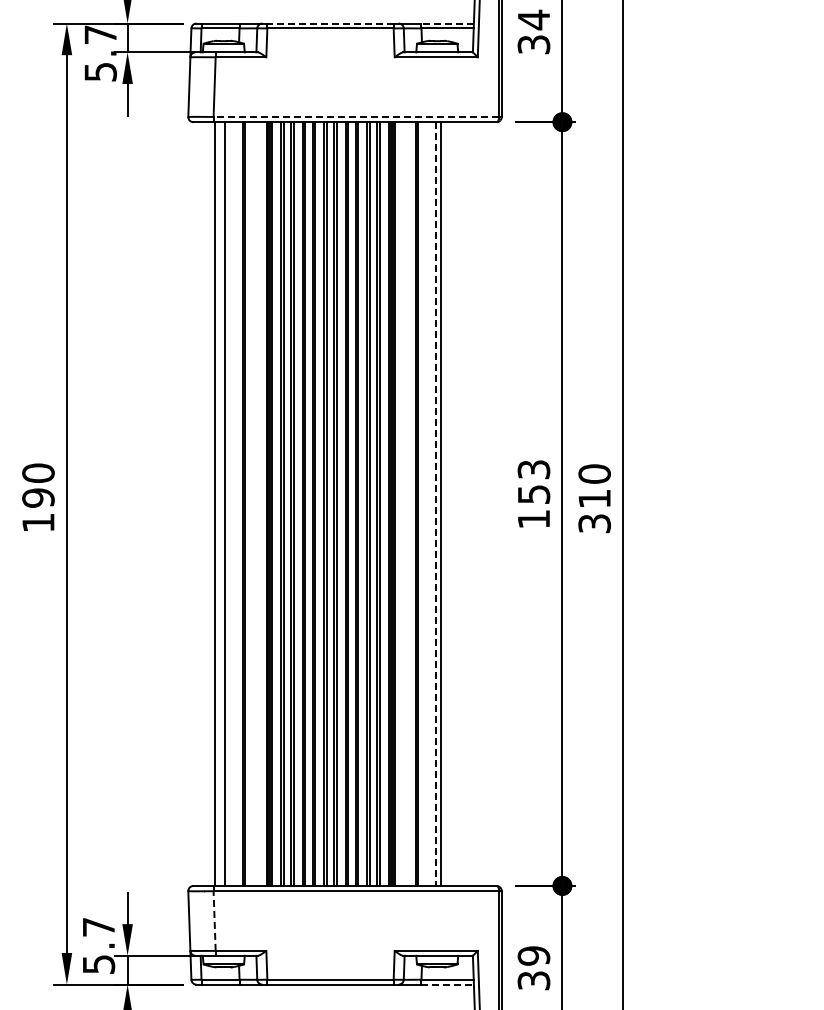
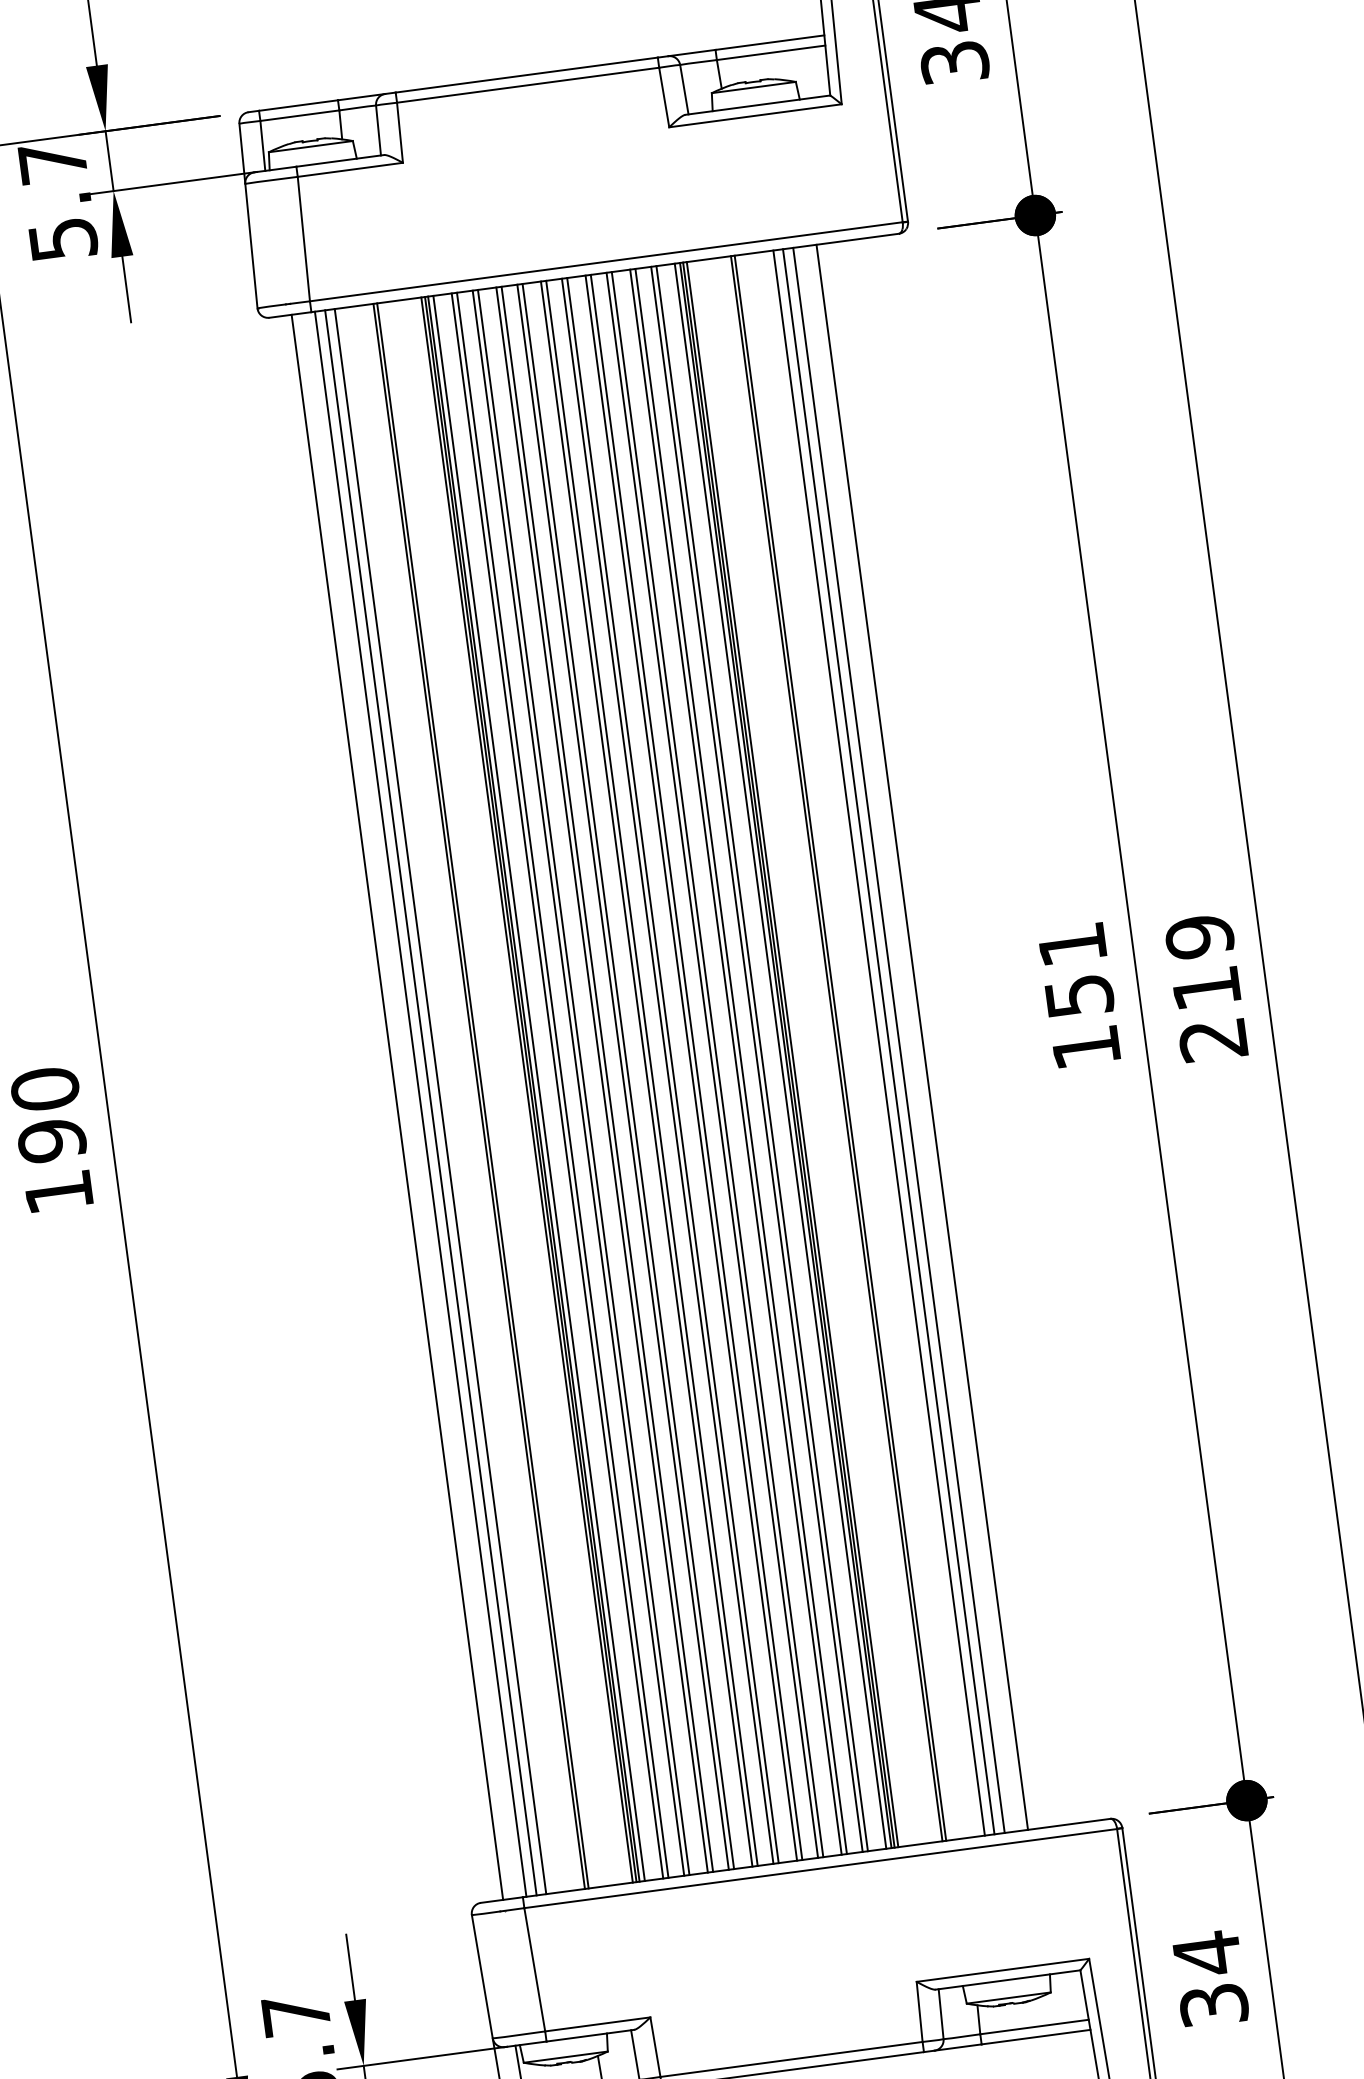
line: (330, 23) -> (526, 74), dashed -> solid
line: (447, 23) -> (769, 42), dashed -> solid
line: (356, 116) -> (606, 260), dashed -> solid
text: (533, 469) -> (1071, 944), 153 -> 151
text: (594, 498) -> (1206, 987), 310 -> 219
line: (204, 503) -> (398, 1106), added
line: (220, 503) -> (431, 1101), added
line: (445, 503) -> (898, 1039), added
line: (456, 503) -> (921, 1036), added
line: (436, 504) -> (879, 1043), dashed -> solid
line: (214, 921) -> (534, 1970), dashed -> solid
text: (533, 955) -> (1206, 1952), 39 -> 34
line: (448, 984) -> (1037, 2036), dashed -> solid

